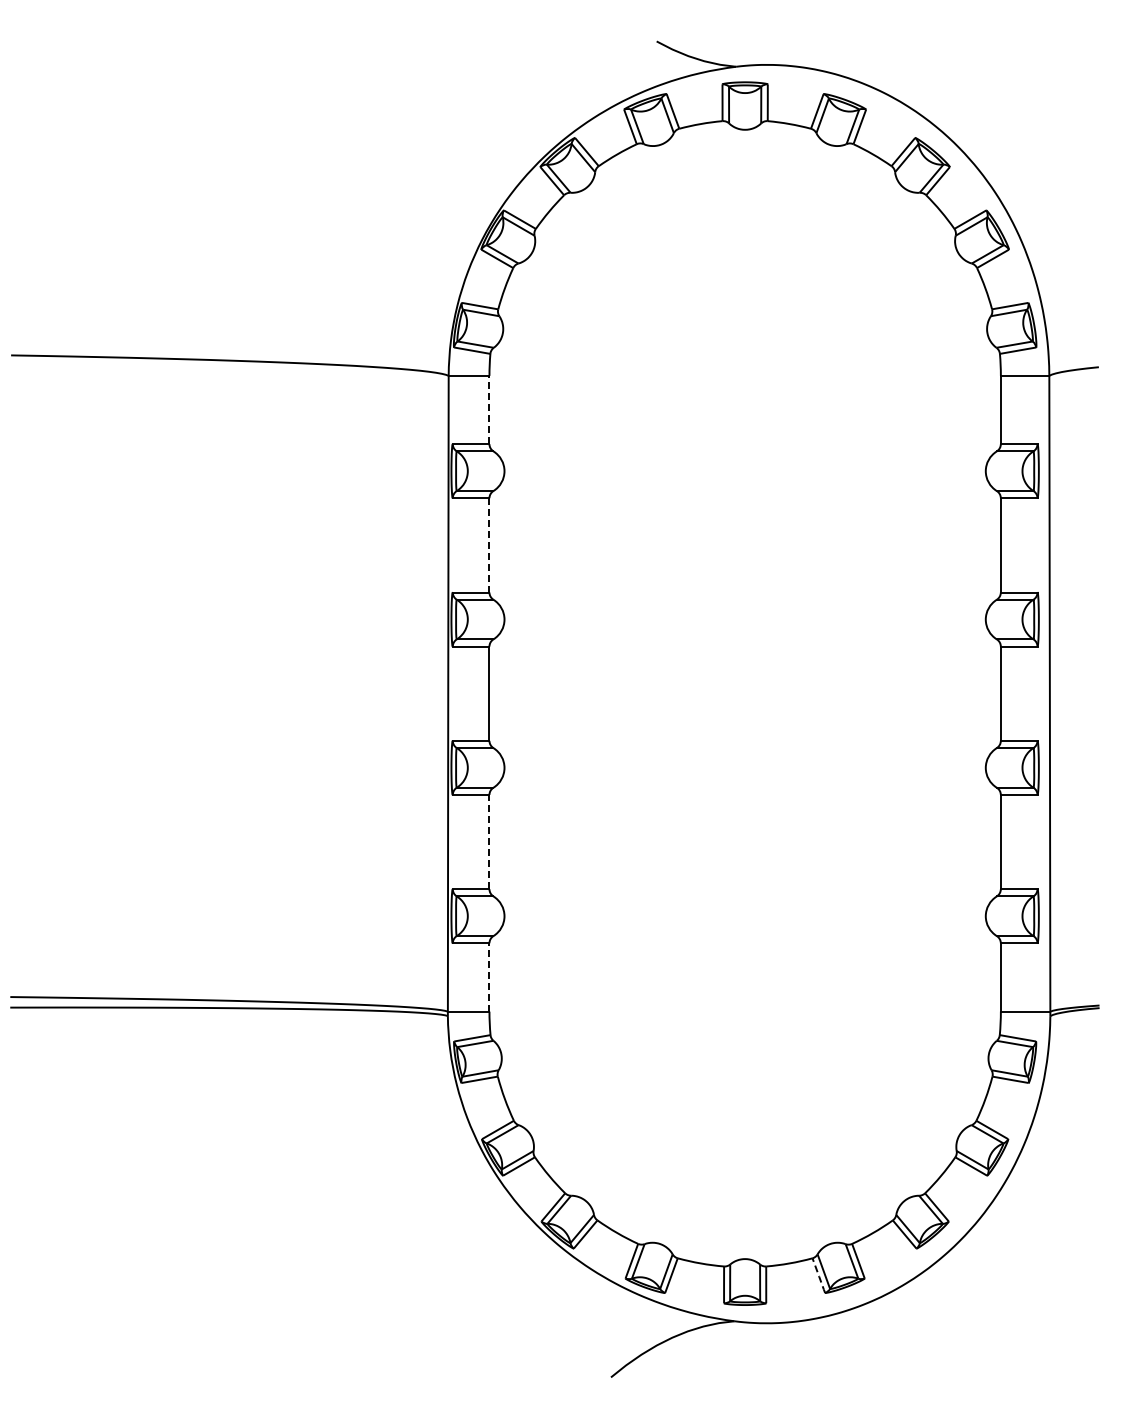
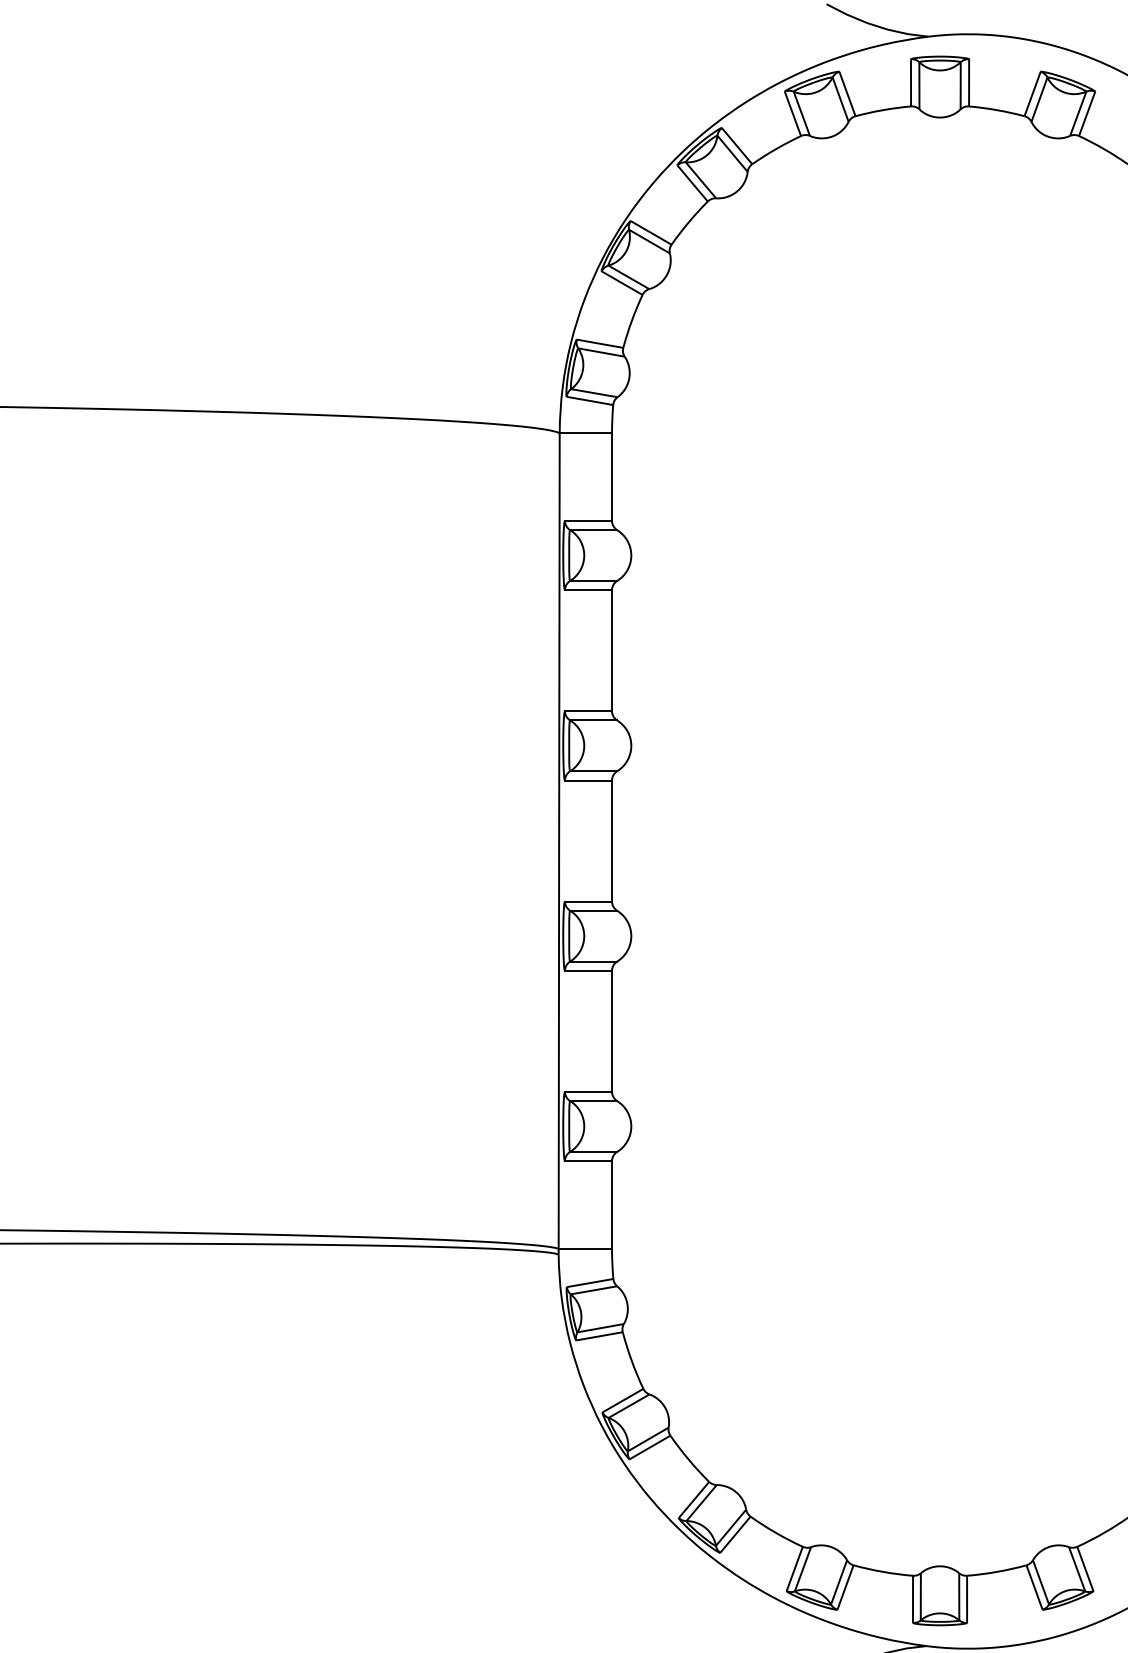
line: (489, 409) -> (612, 476), dashed -> solid
line: (489, 544) -> (612, 649), dashed -> solid
line: (489, 841) -> (612, 1030), dashed -> solid
line: (489, 976) -> (612, 1203), dashed -> solid
line: (819, 1276) -> (1035, 1588), dashed -> solid

